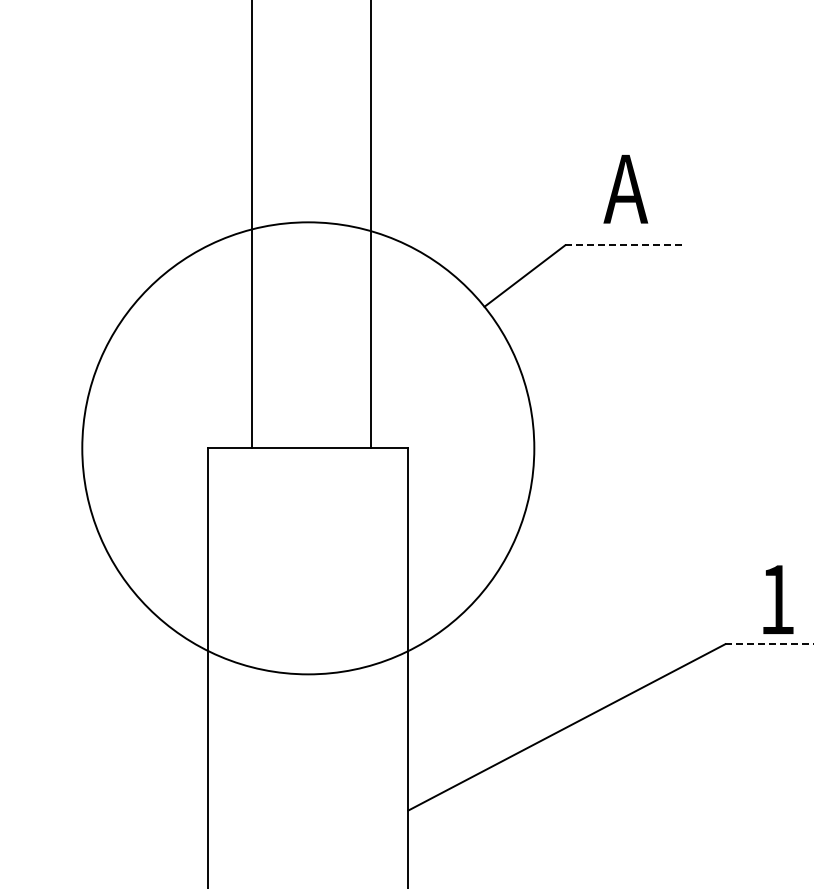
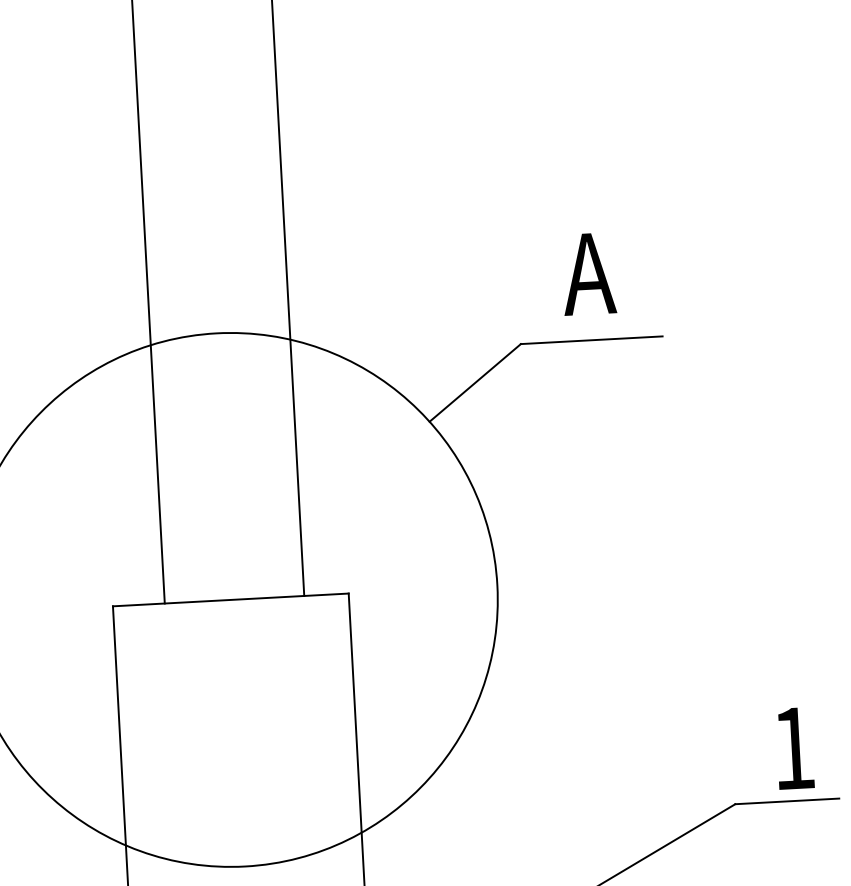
line: (625, 245) -> (591, 340), dashed -> solid
line: (770, 644) -> (788, 801), dashed -> solid

